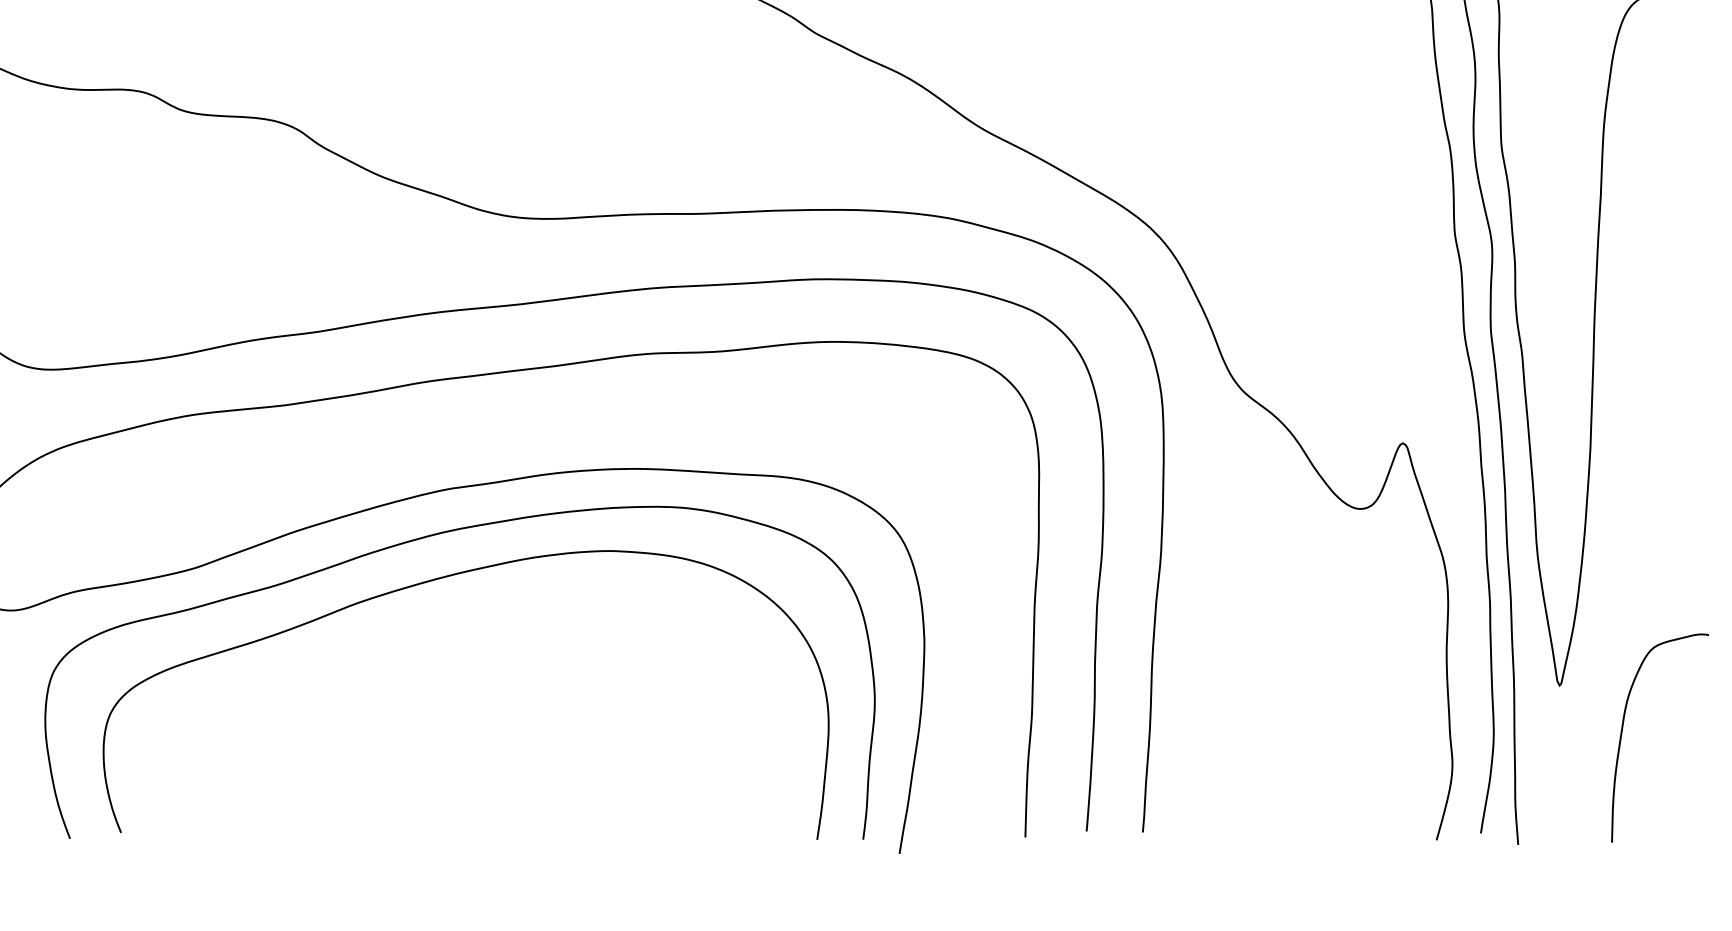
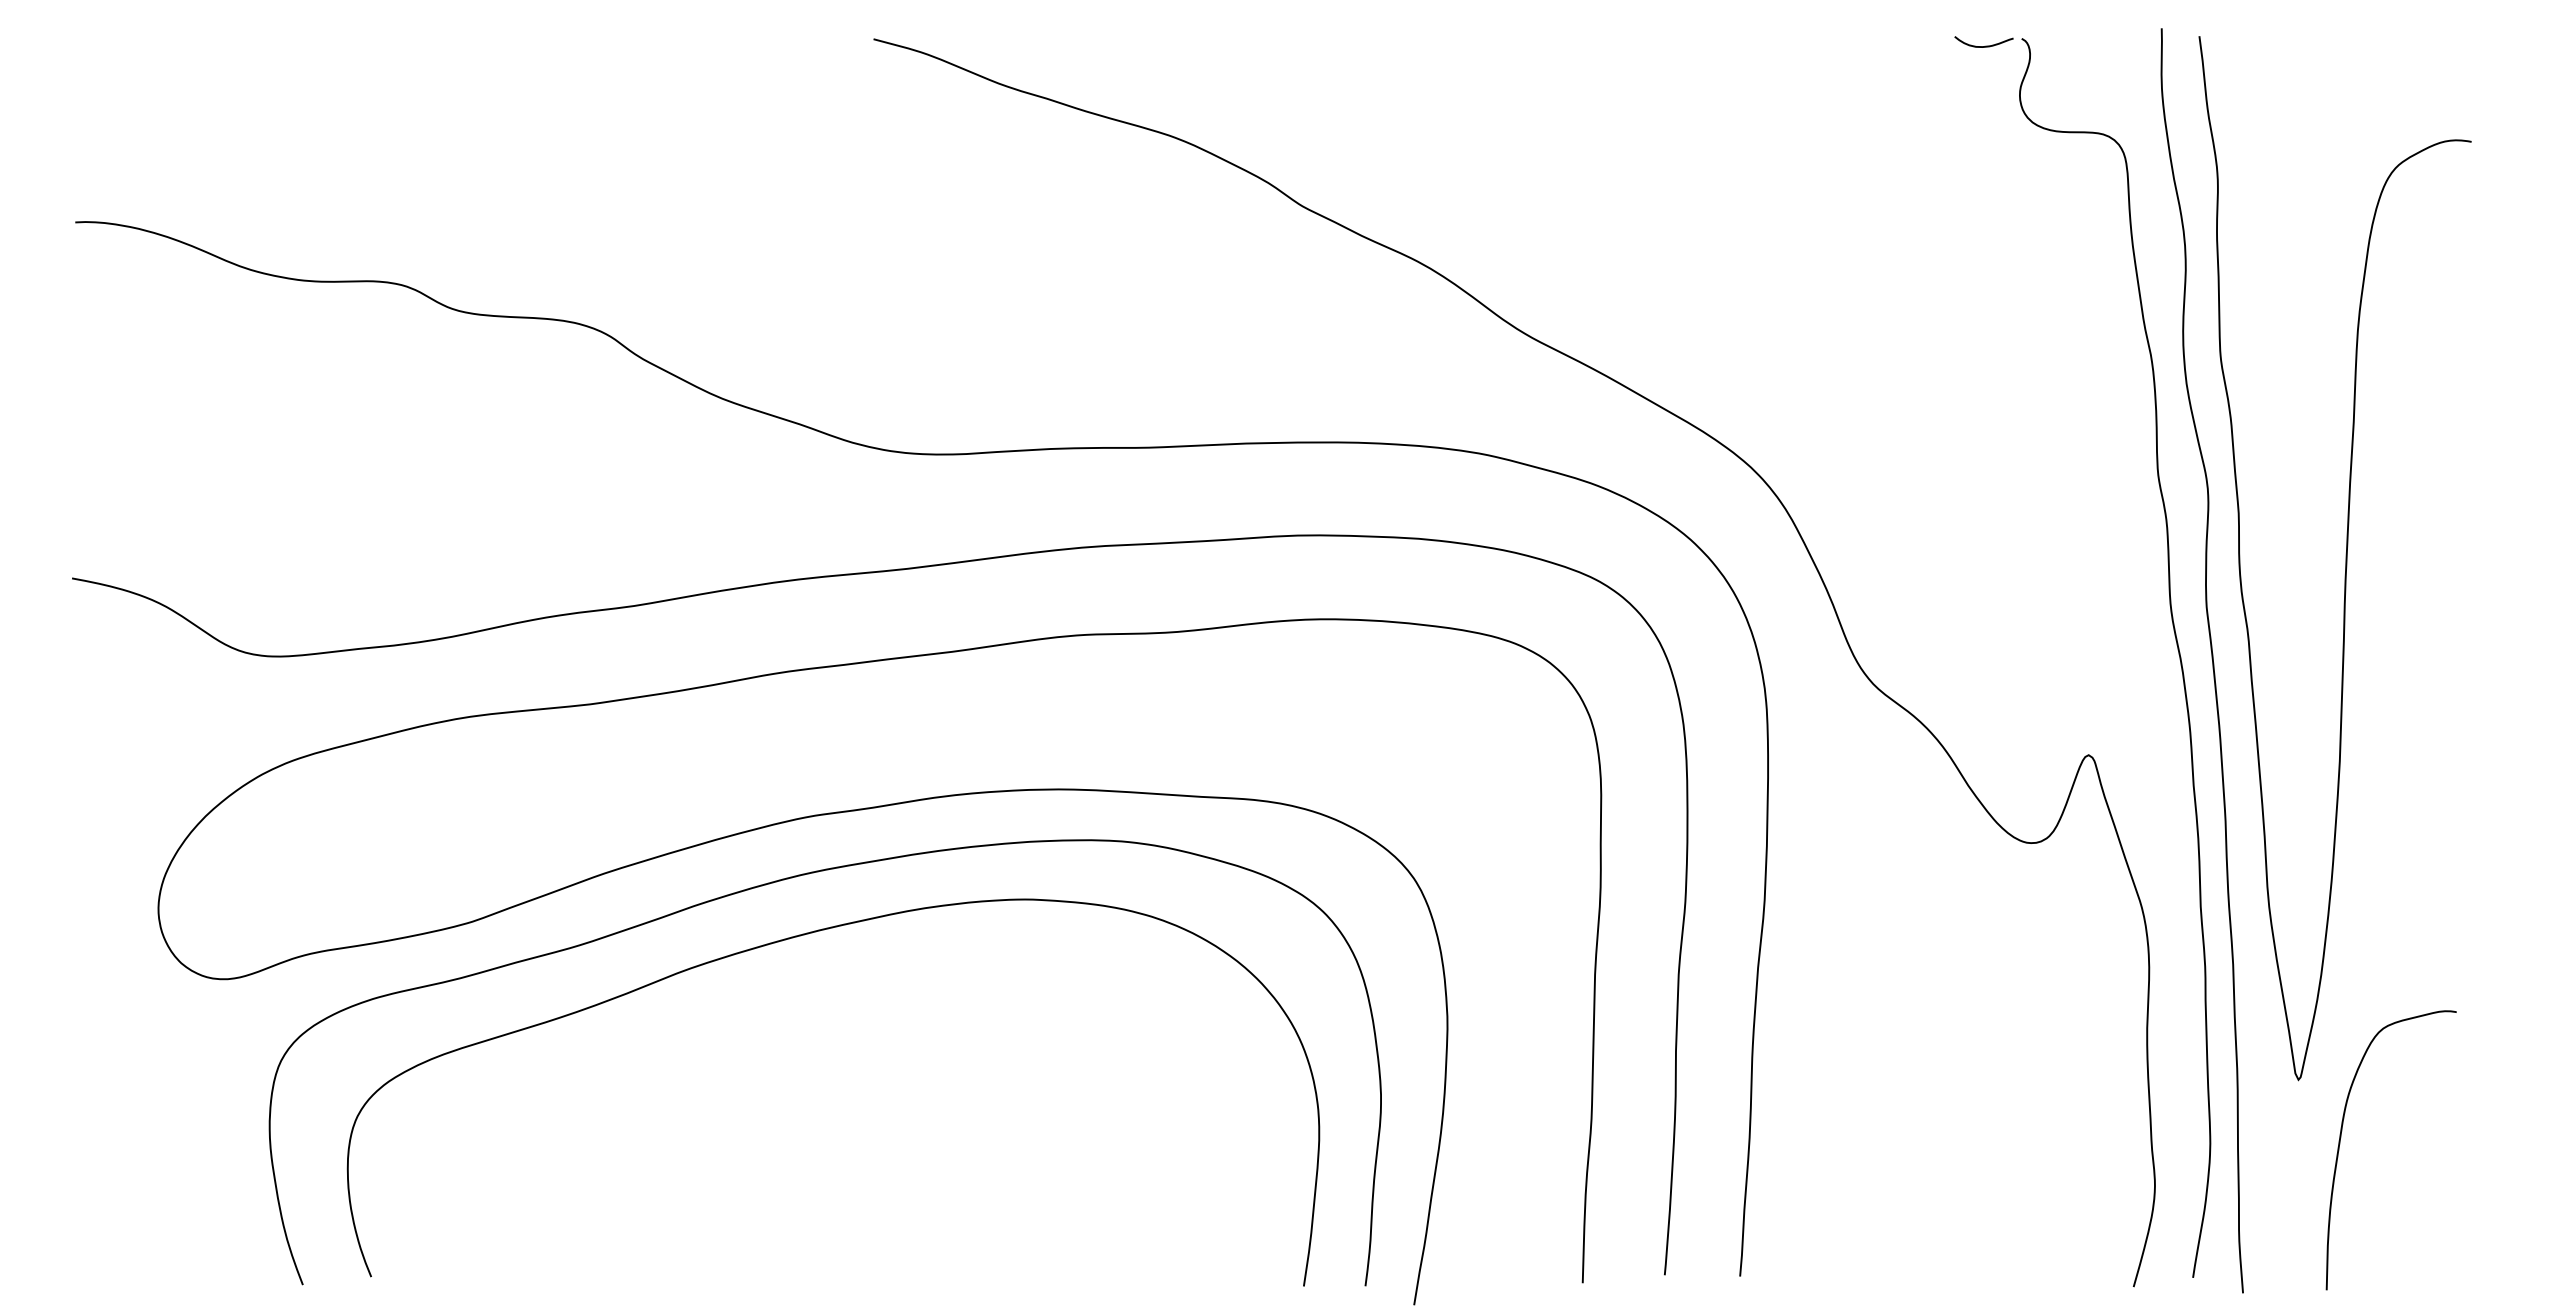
curve: (1622, 733) -> (2340, 1144), moved

